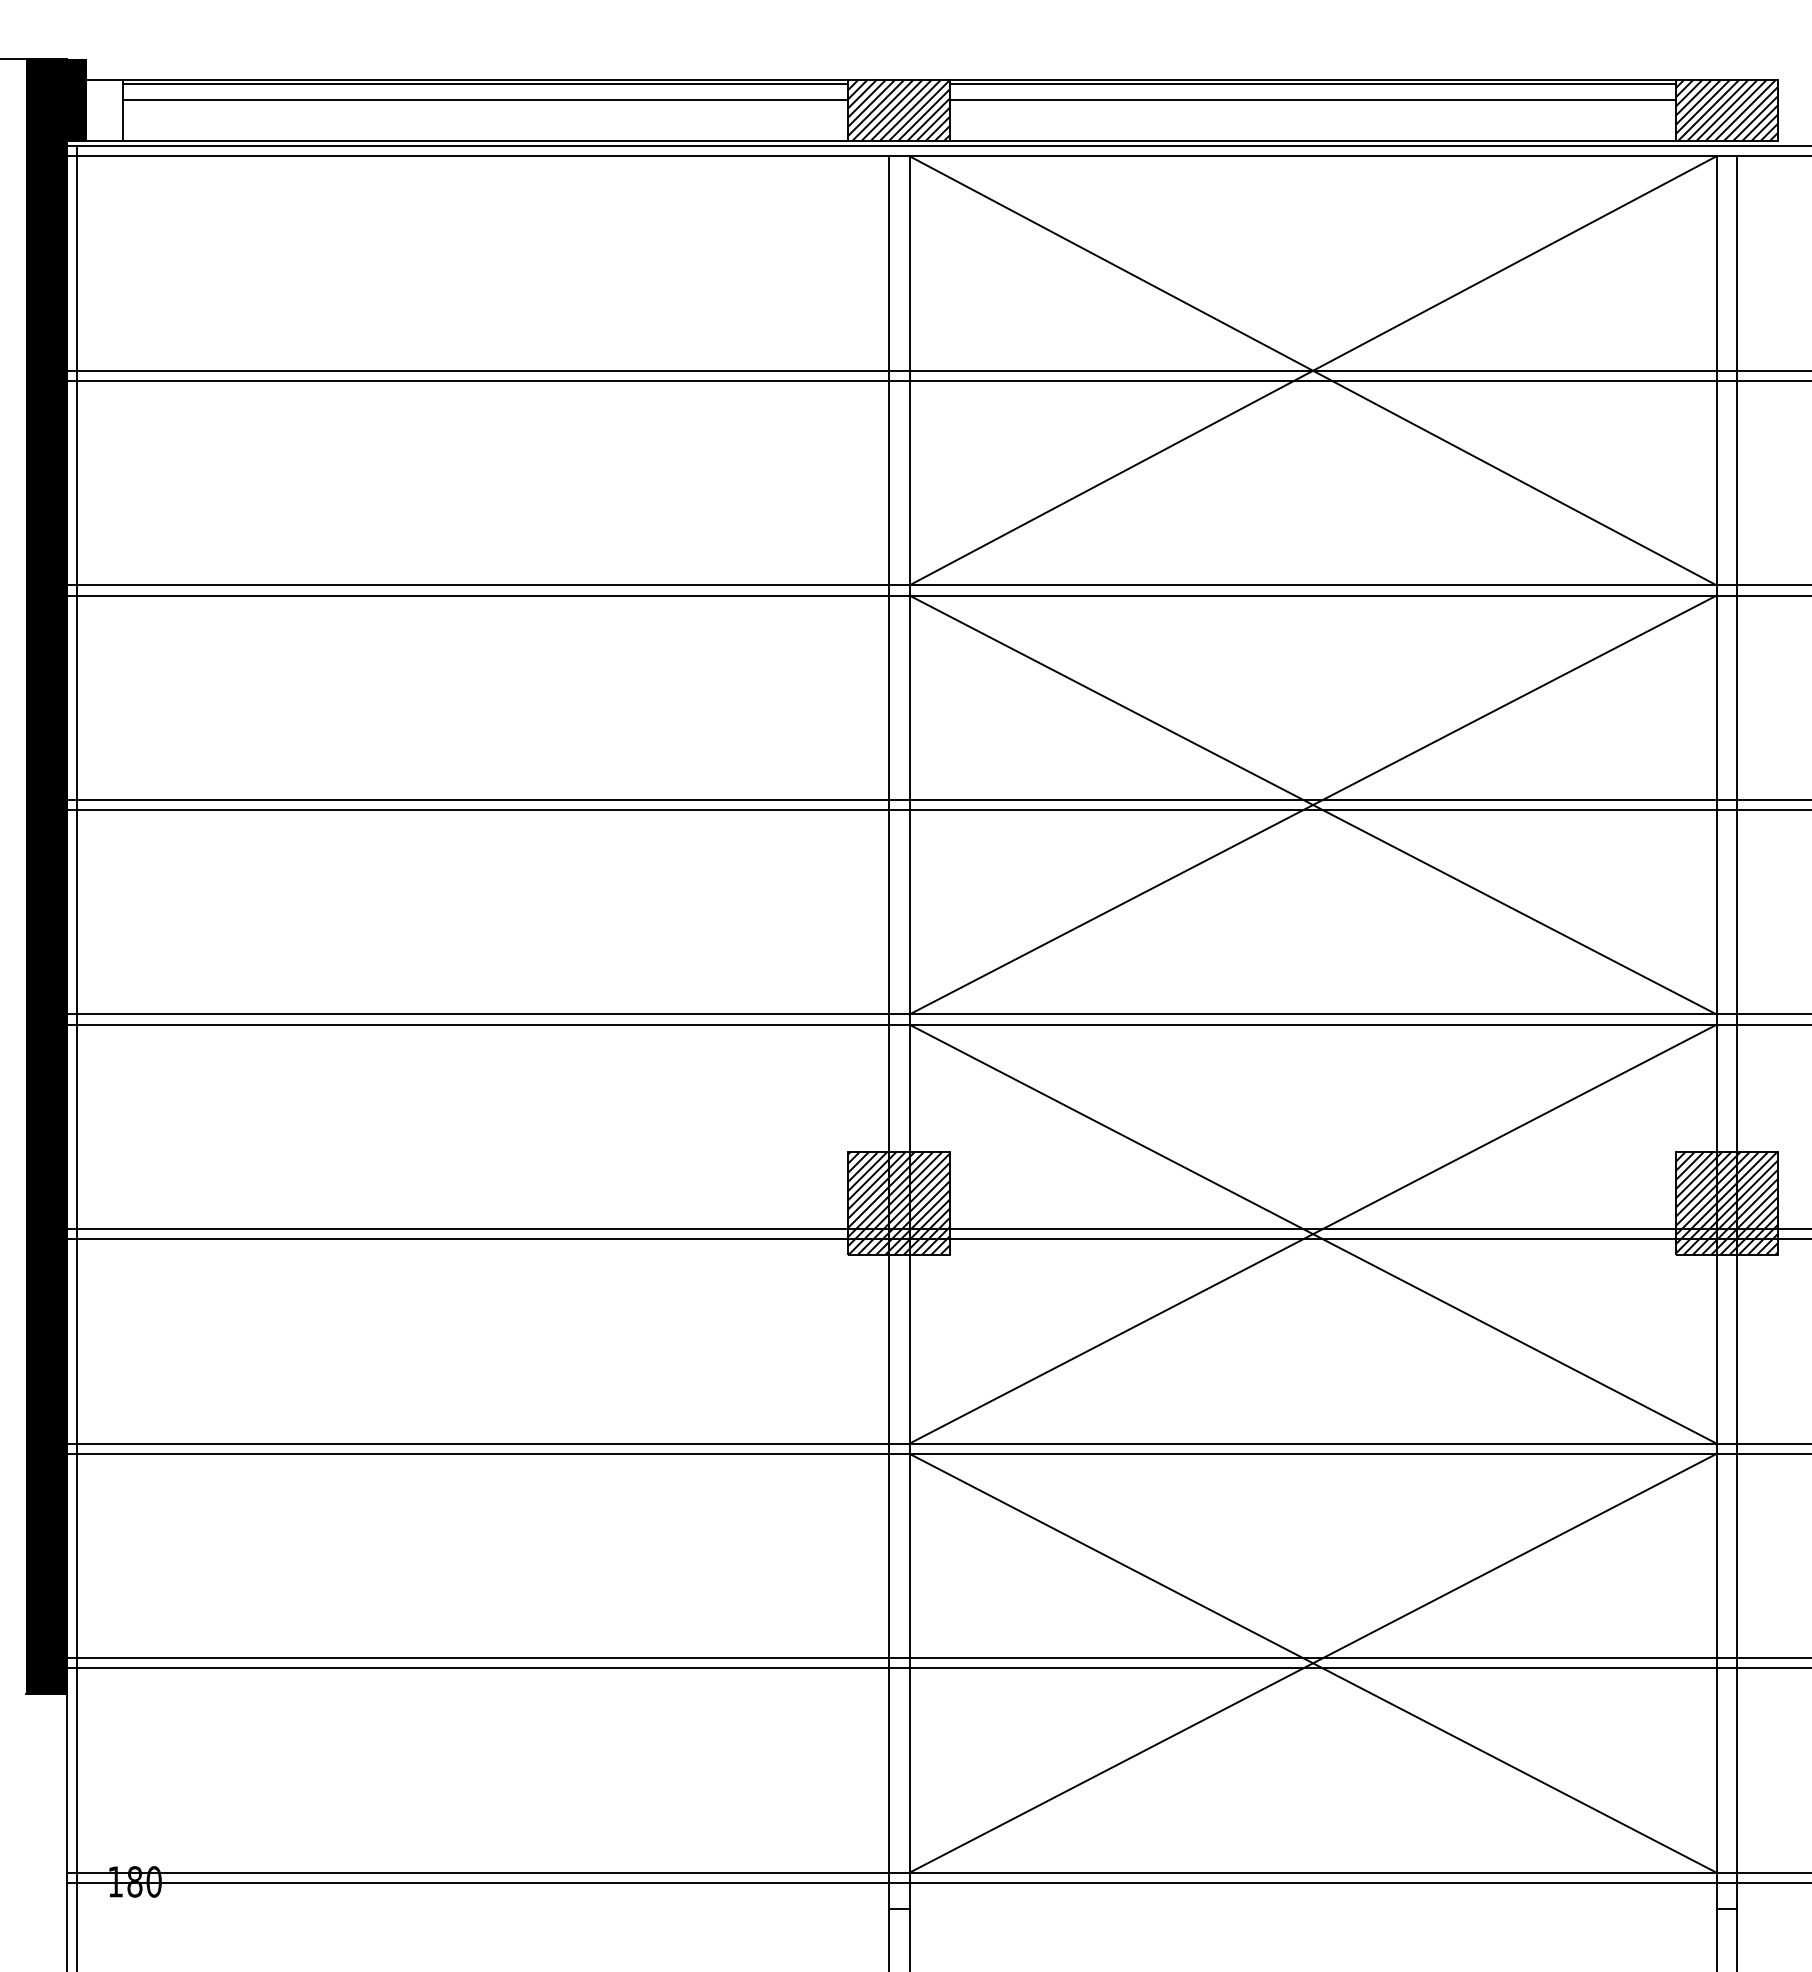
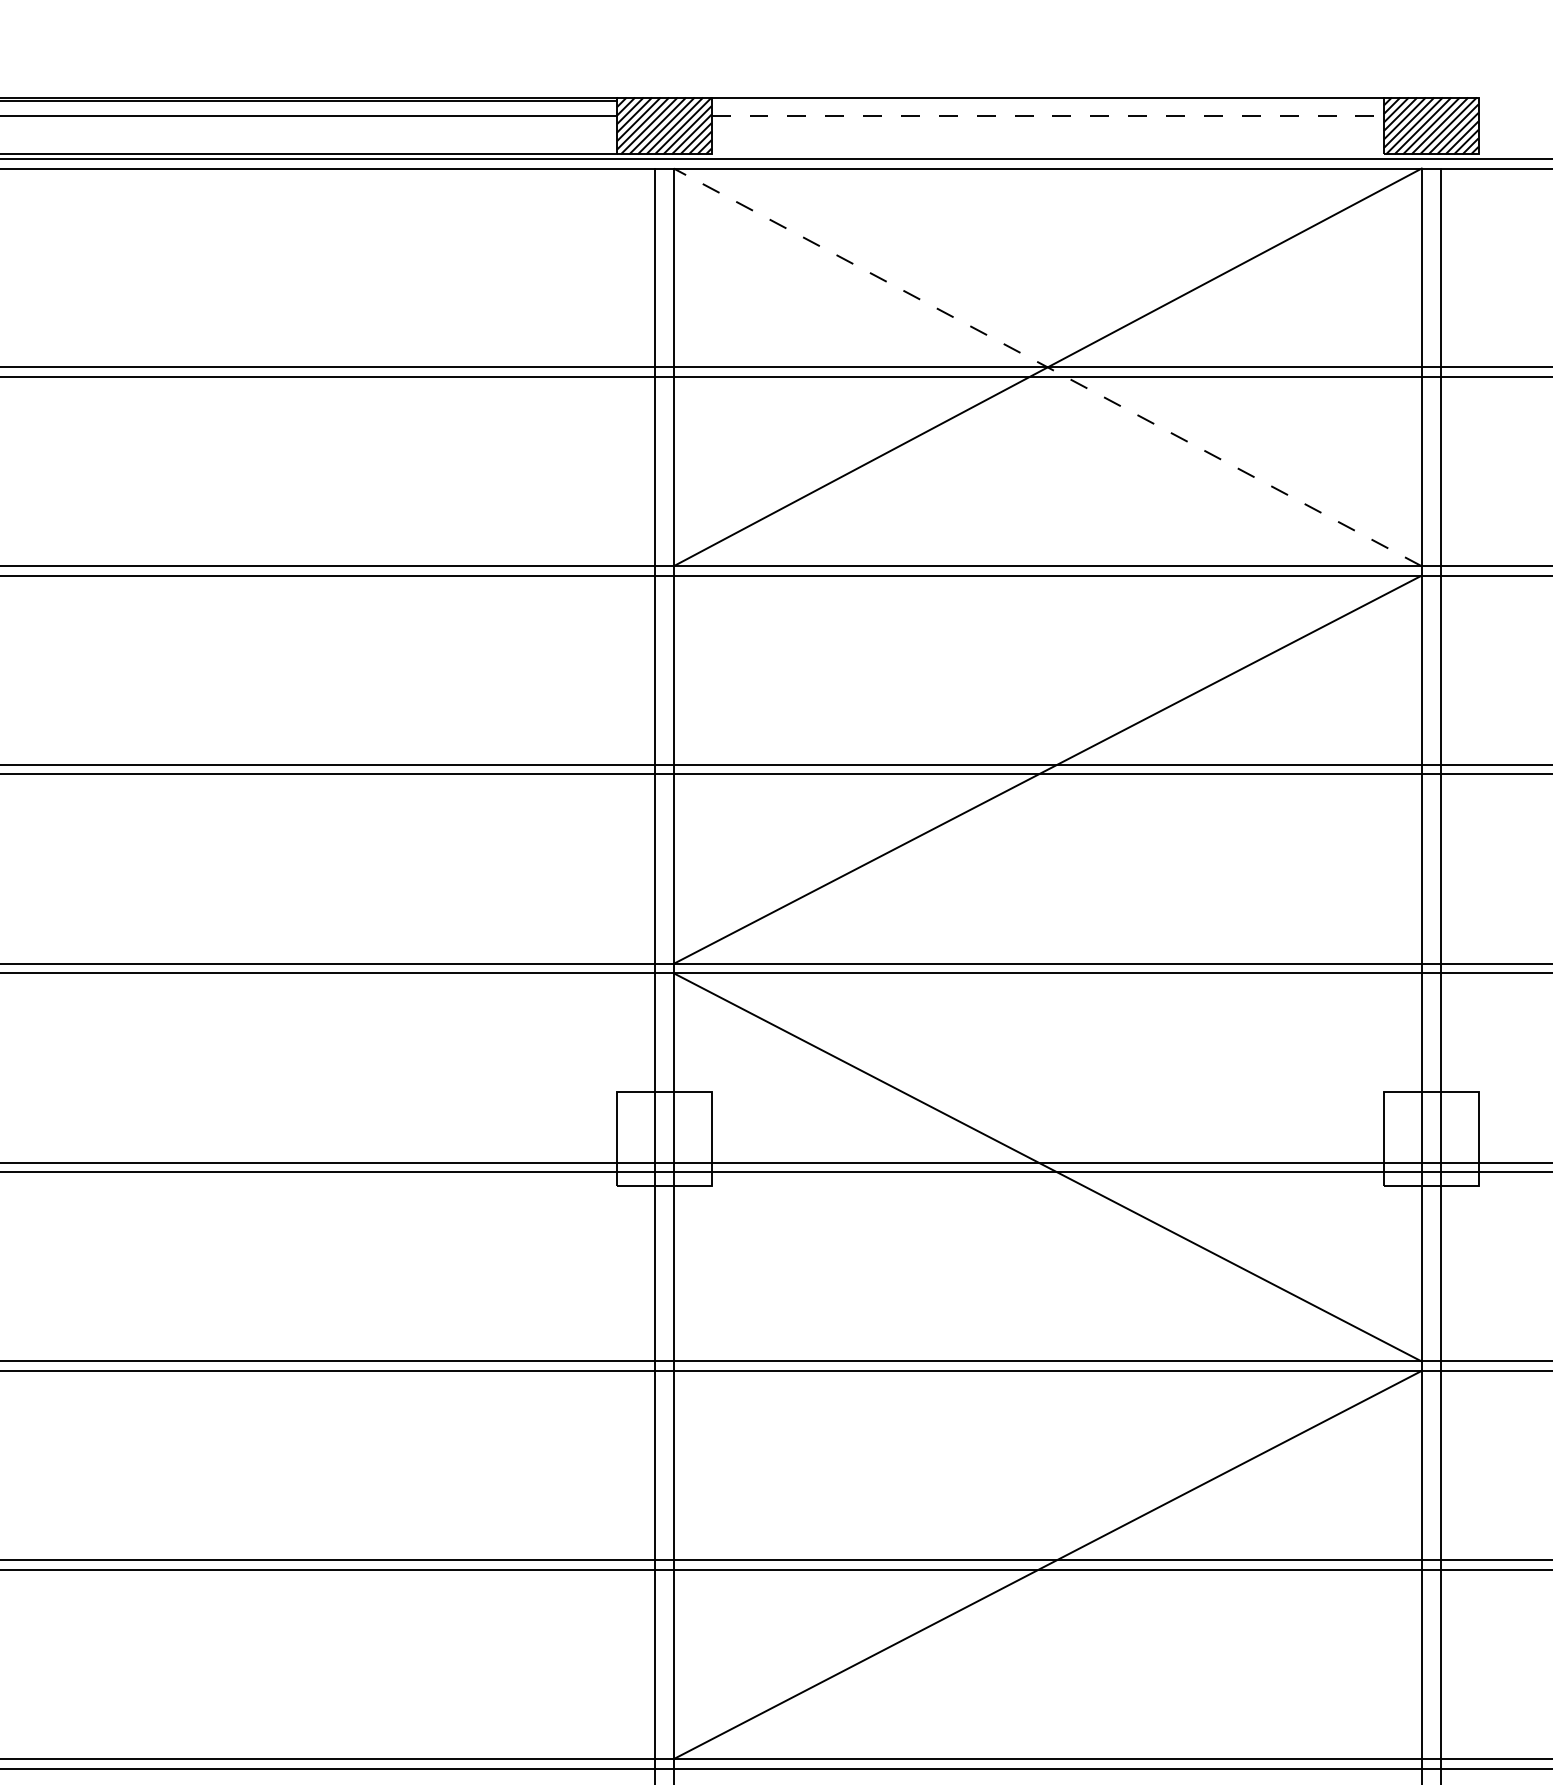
line: (1312, 83) -> (1047, 101), removed
line: (1313, 100) -> (1048, 116), solid -> dashed
line: (1312, 140) -> (1047, 153), removed
line: (1312, 370) -> (1047, 367), solid -> dashed
line: (1312, 804) -> (1047, 769), removed
hatch: (899, 1203) -> (664, 1138), removed
hatch: (1726, 1203) -> (1430, 1138), removed
line: (1312, 1233) -> (1047, 1166), removed
line: (1312, 1662) -> (1047, 1564), removed

